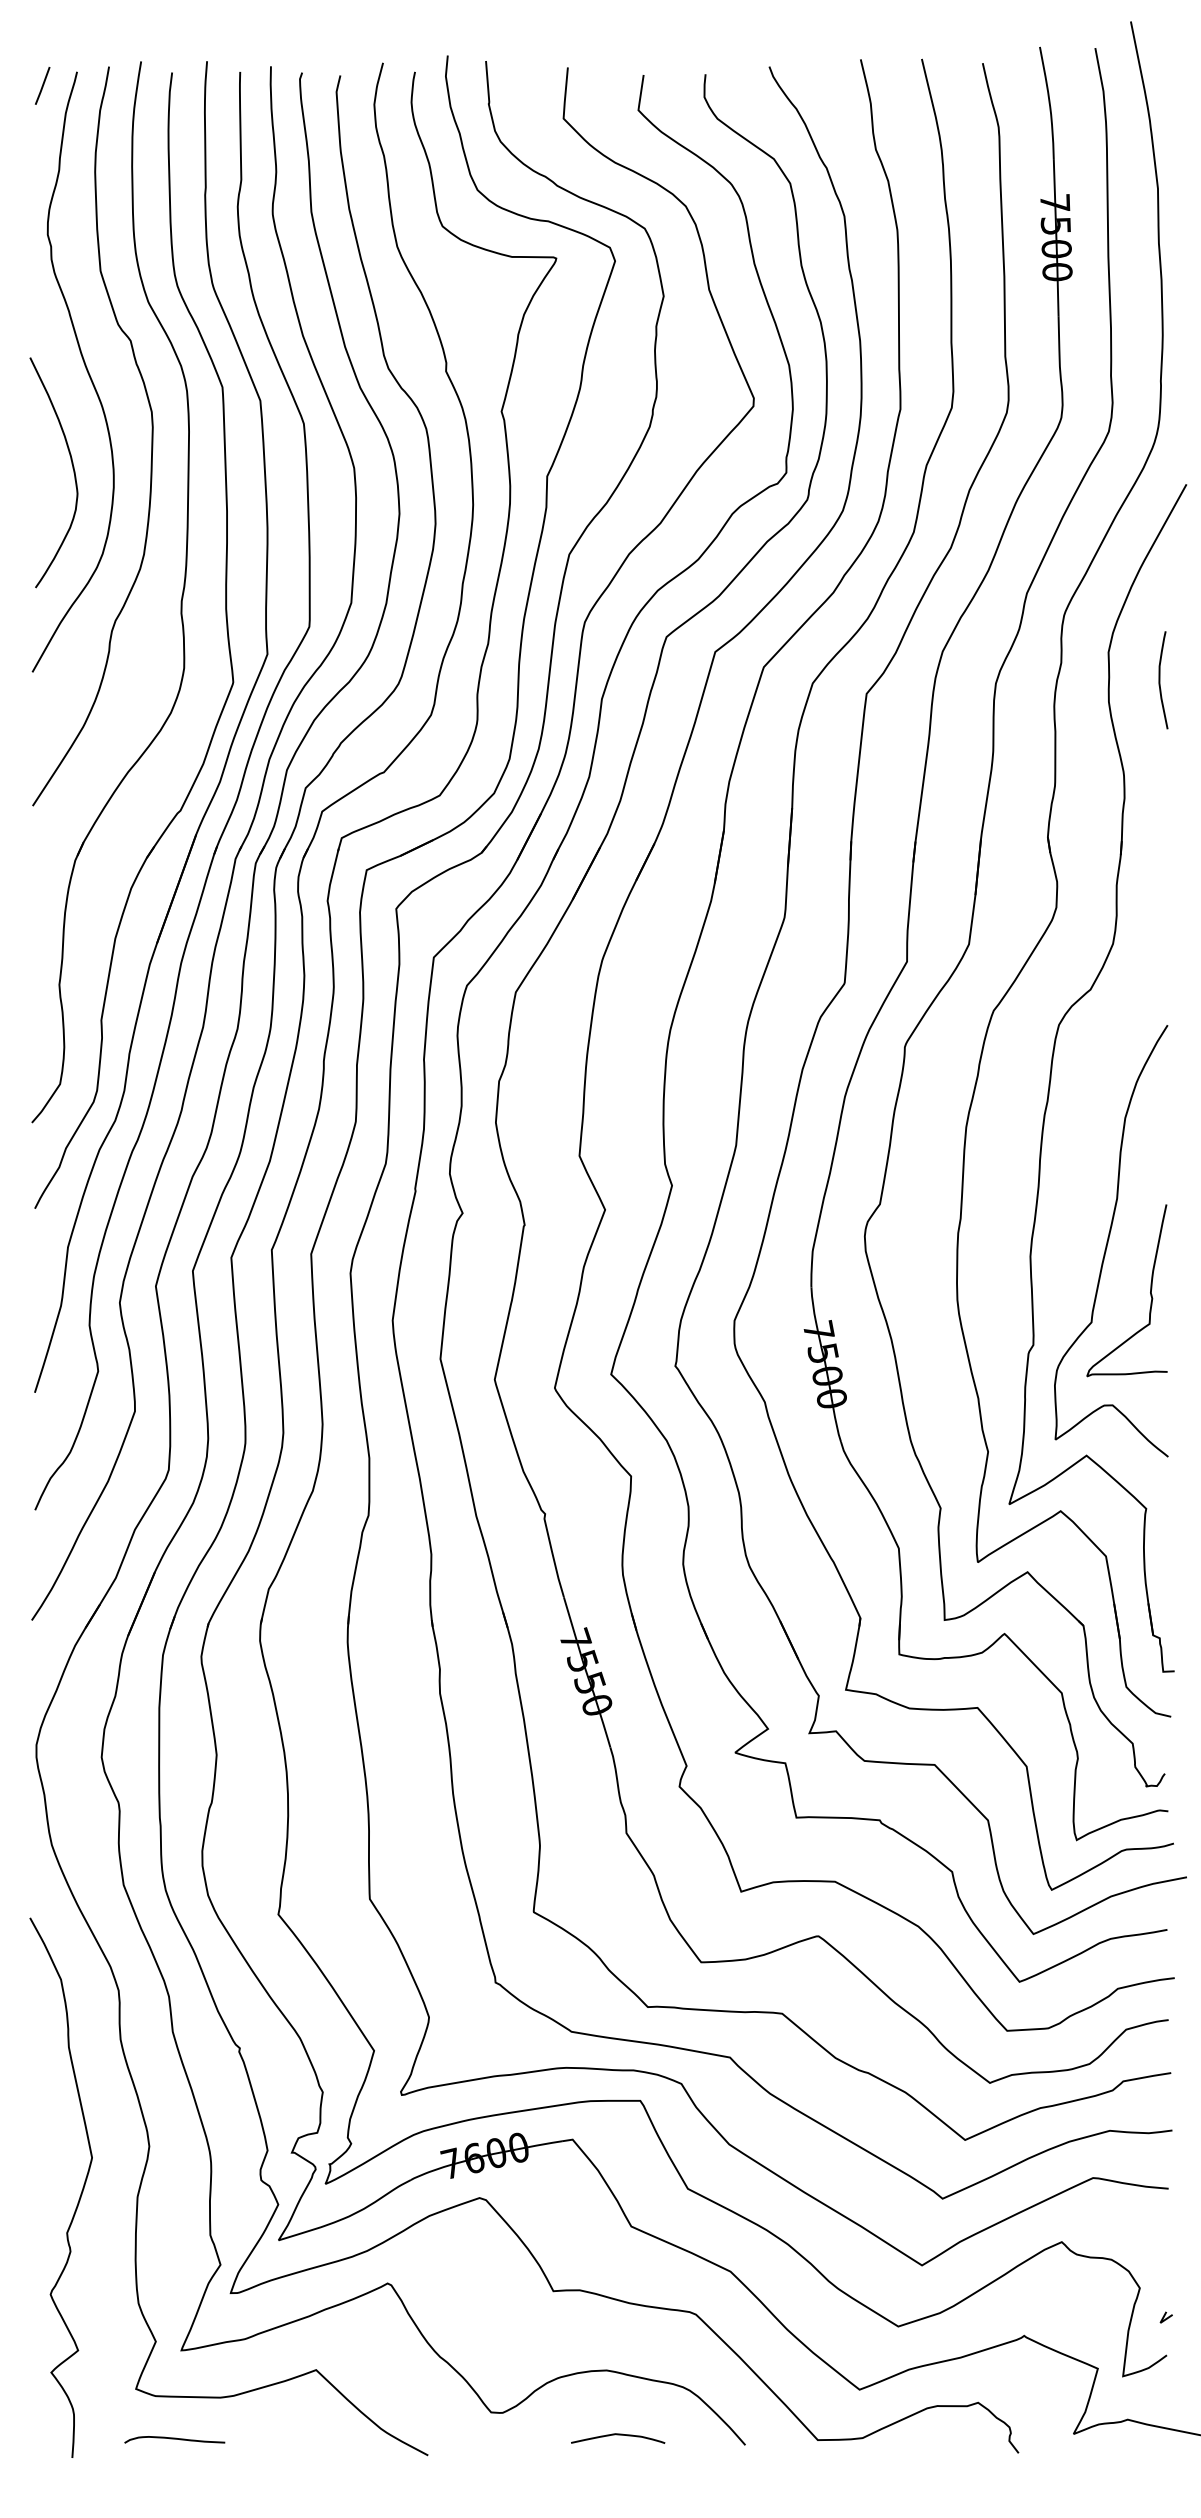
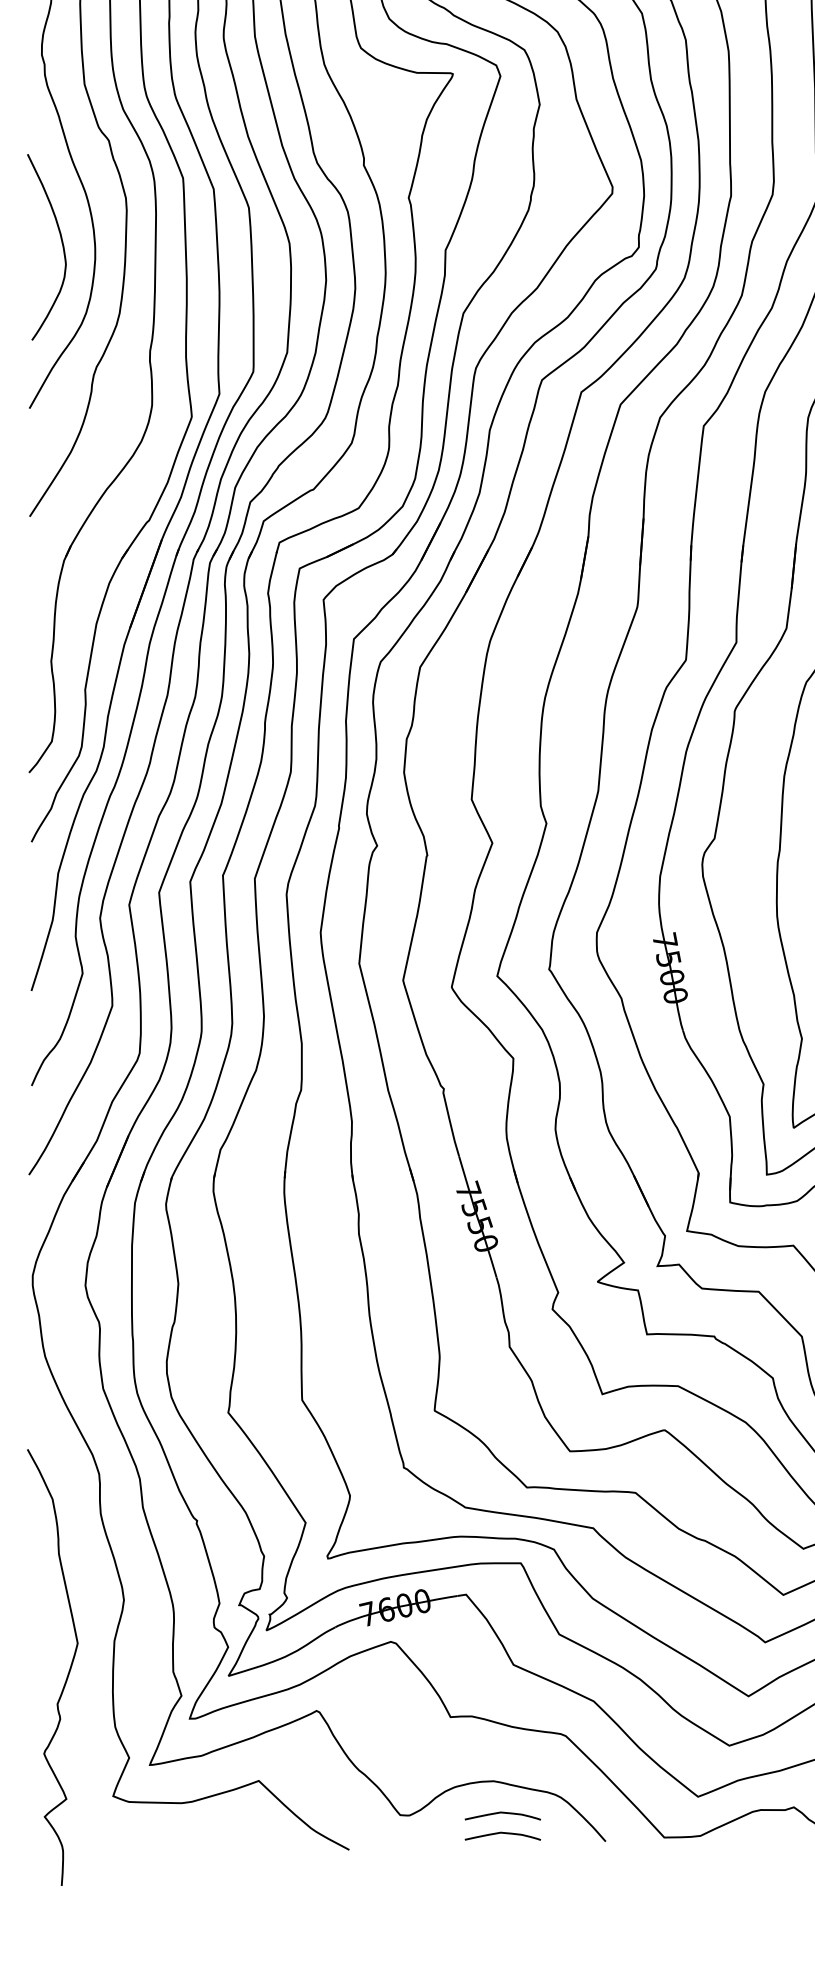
curve: (80, 2193) -> (68, 1672), moved
curve: (618, 2410) -> (503, 1813), added
curve: (174, 2439) -> (144, 1837), removed

